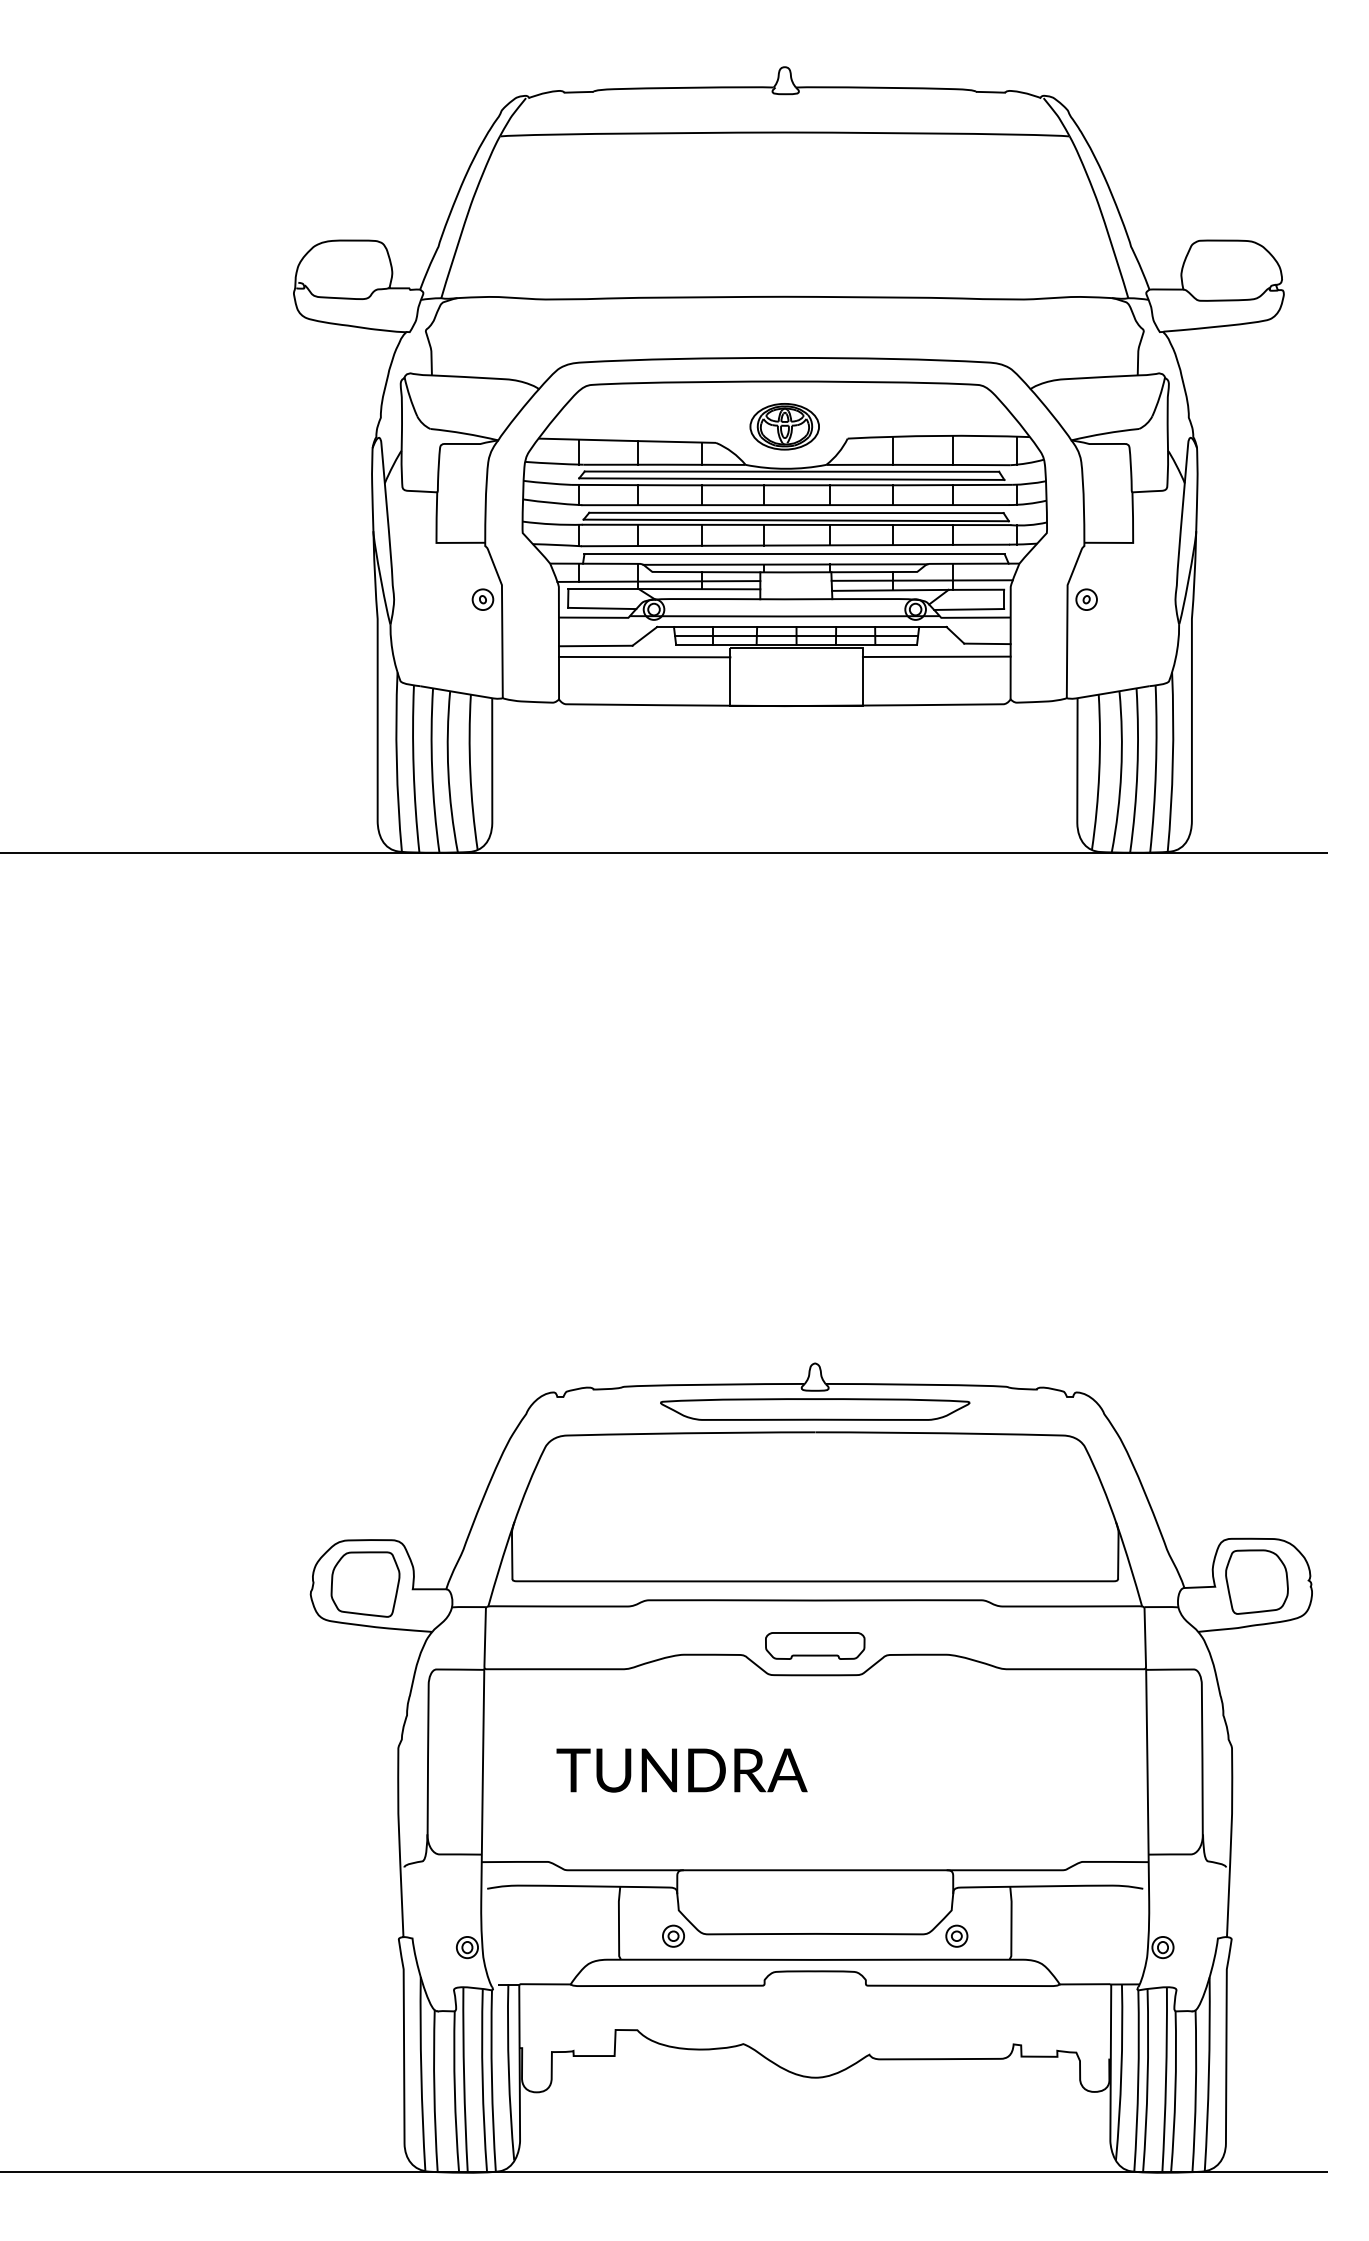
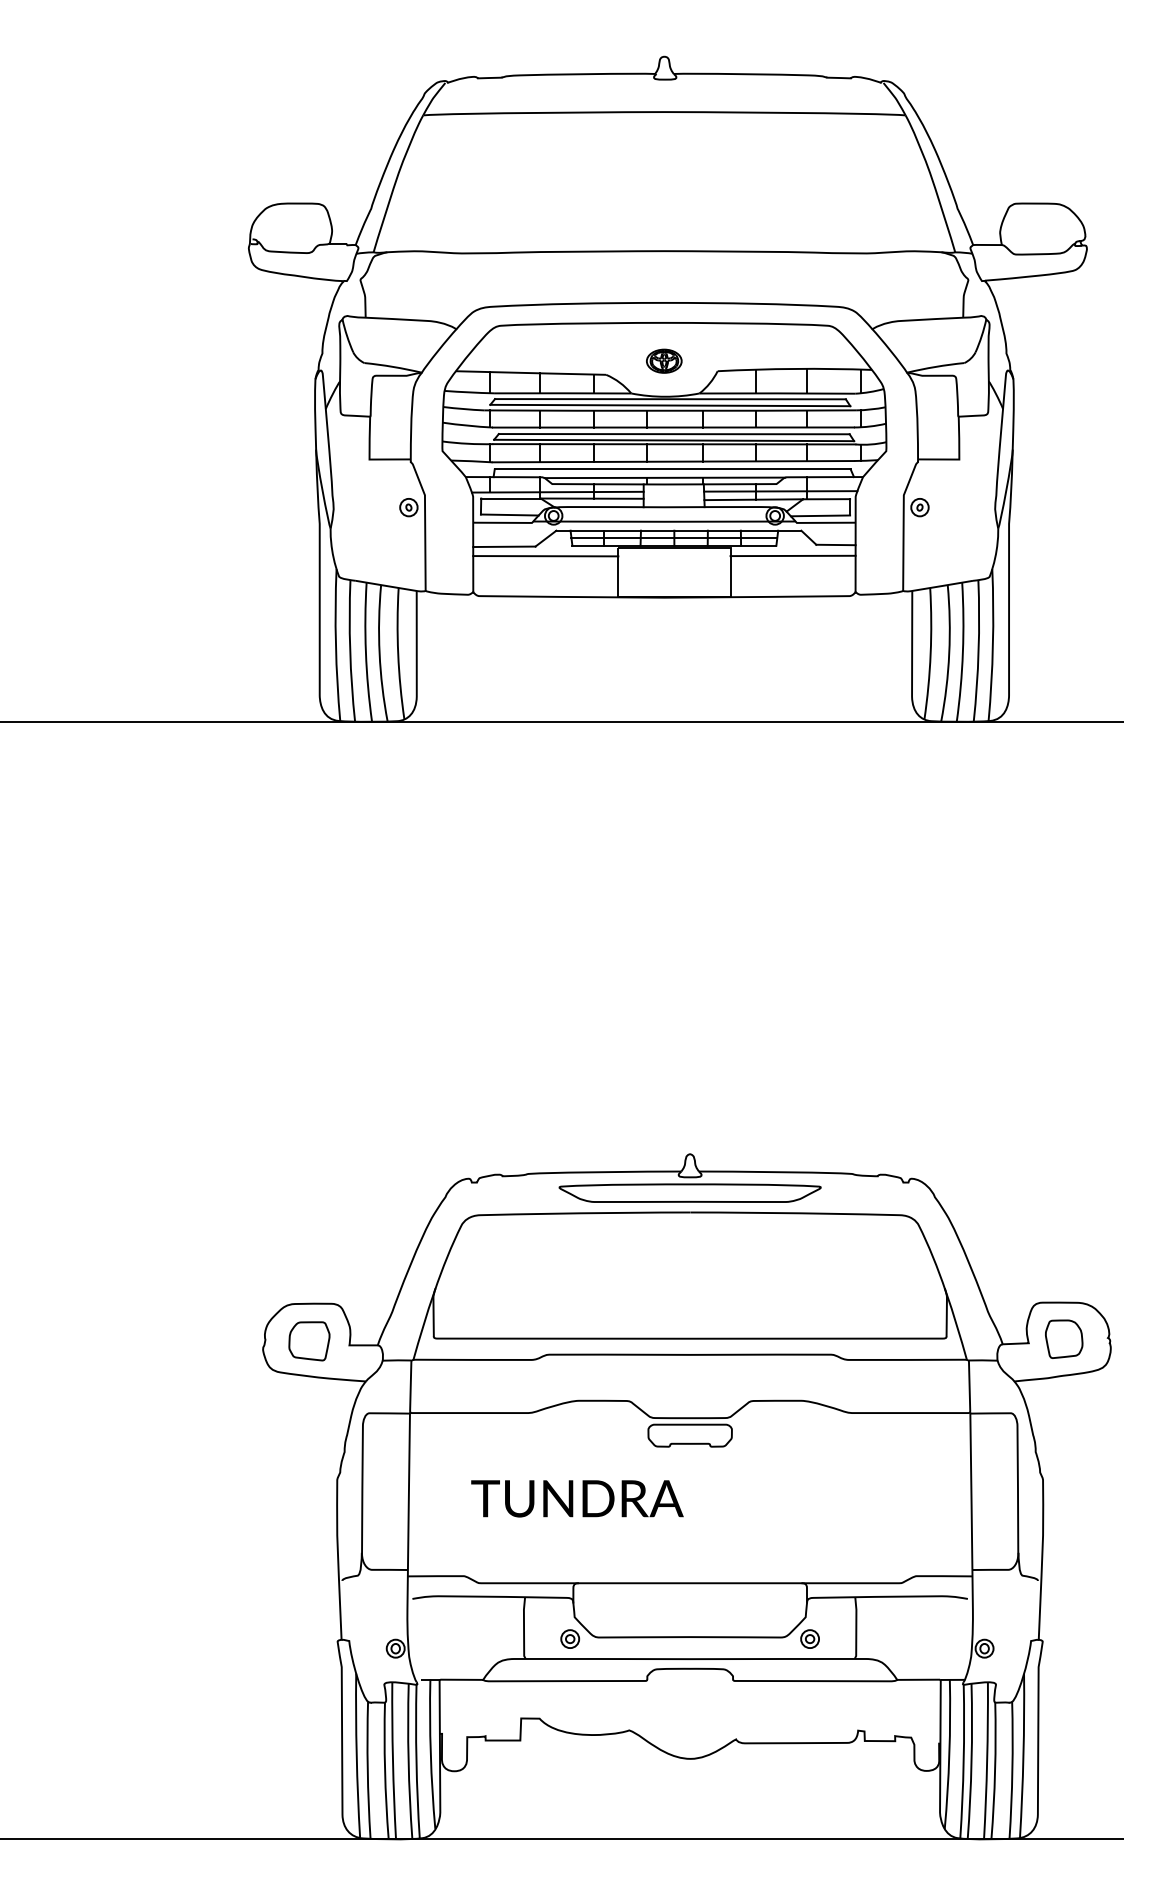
part: (784, 426) -> (664, 360), size x0.6
part: (1256, 1581) -> (1063, 1338), size x0.7
part: (365, 1584) -> (309, 1341), size x0.7
part: (815, 1645) -> (690, 1435), moved

